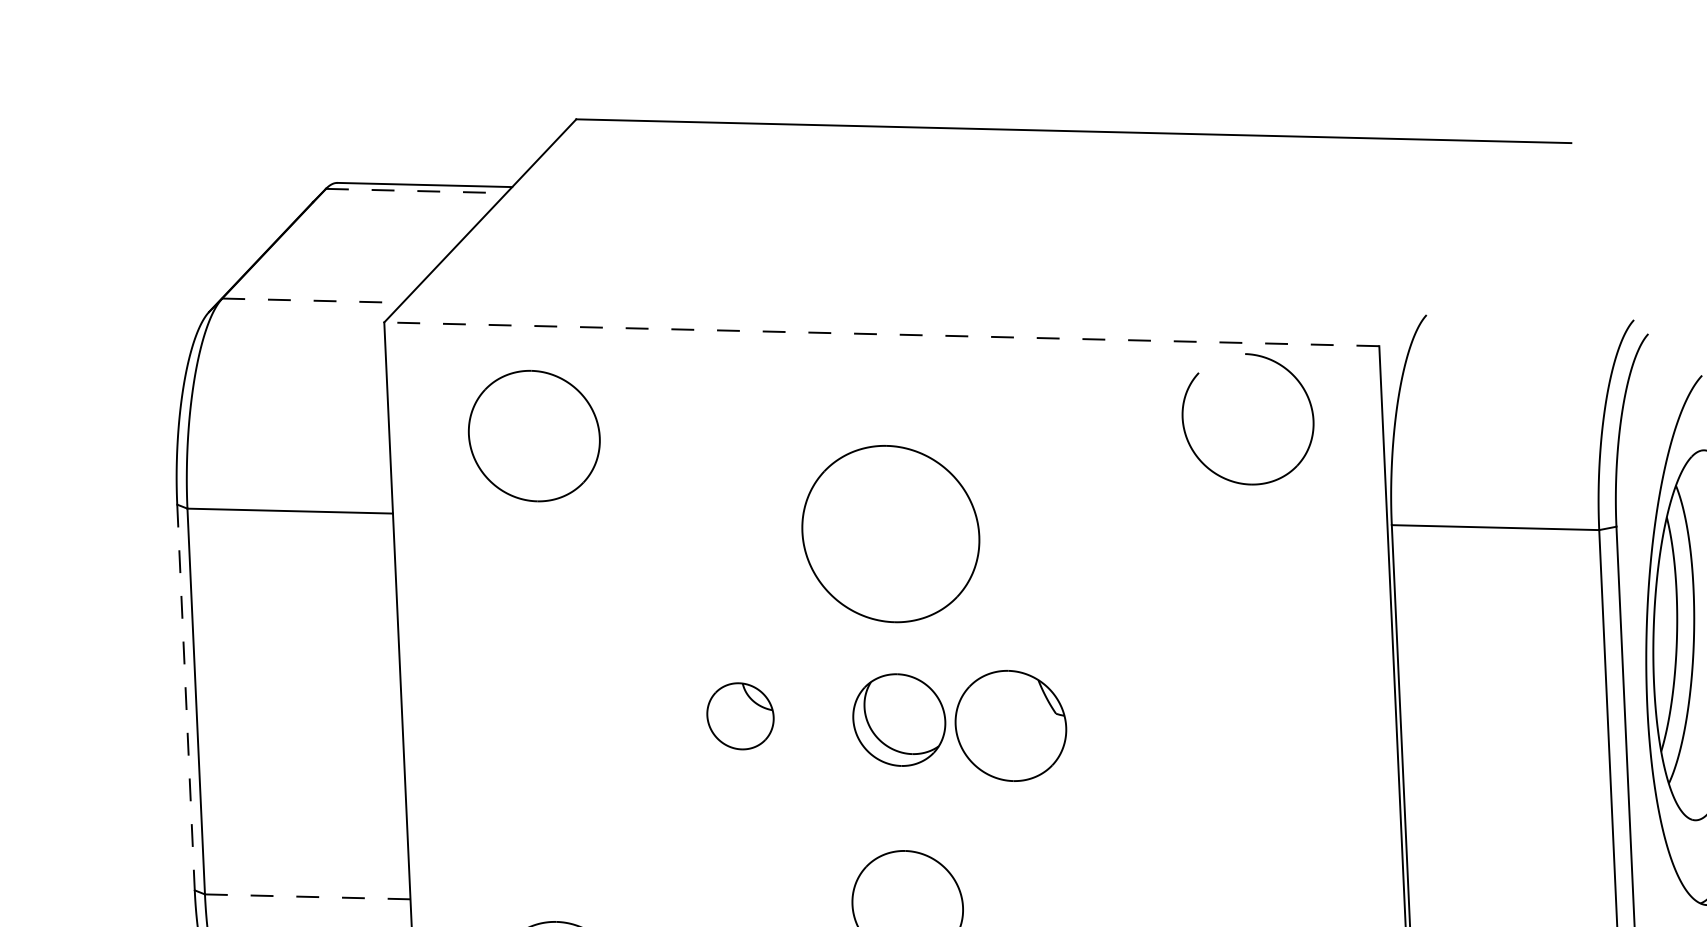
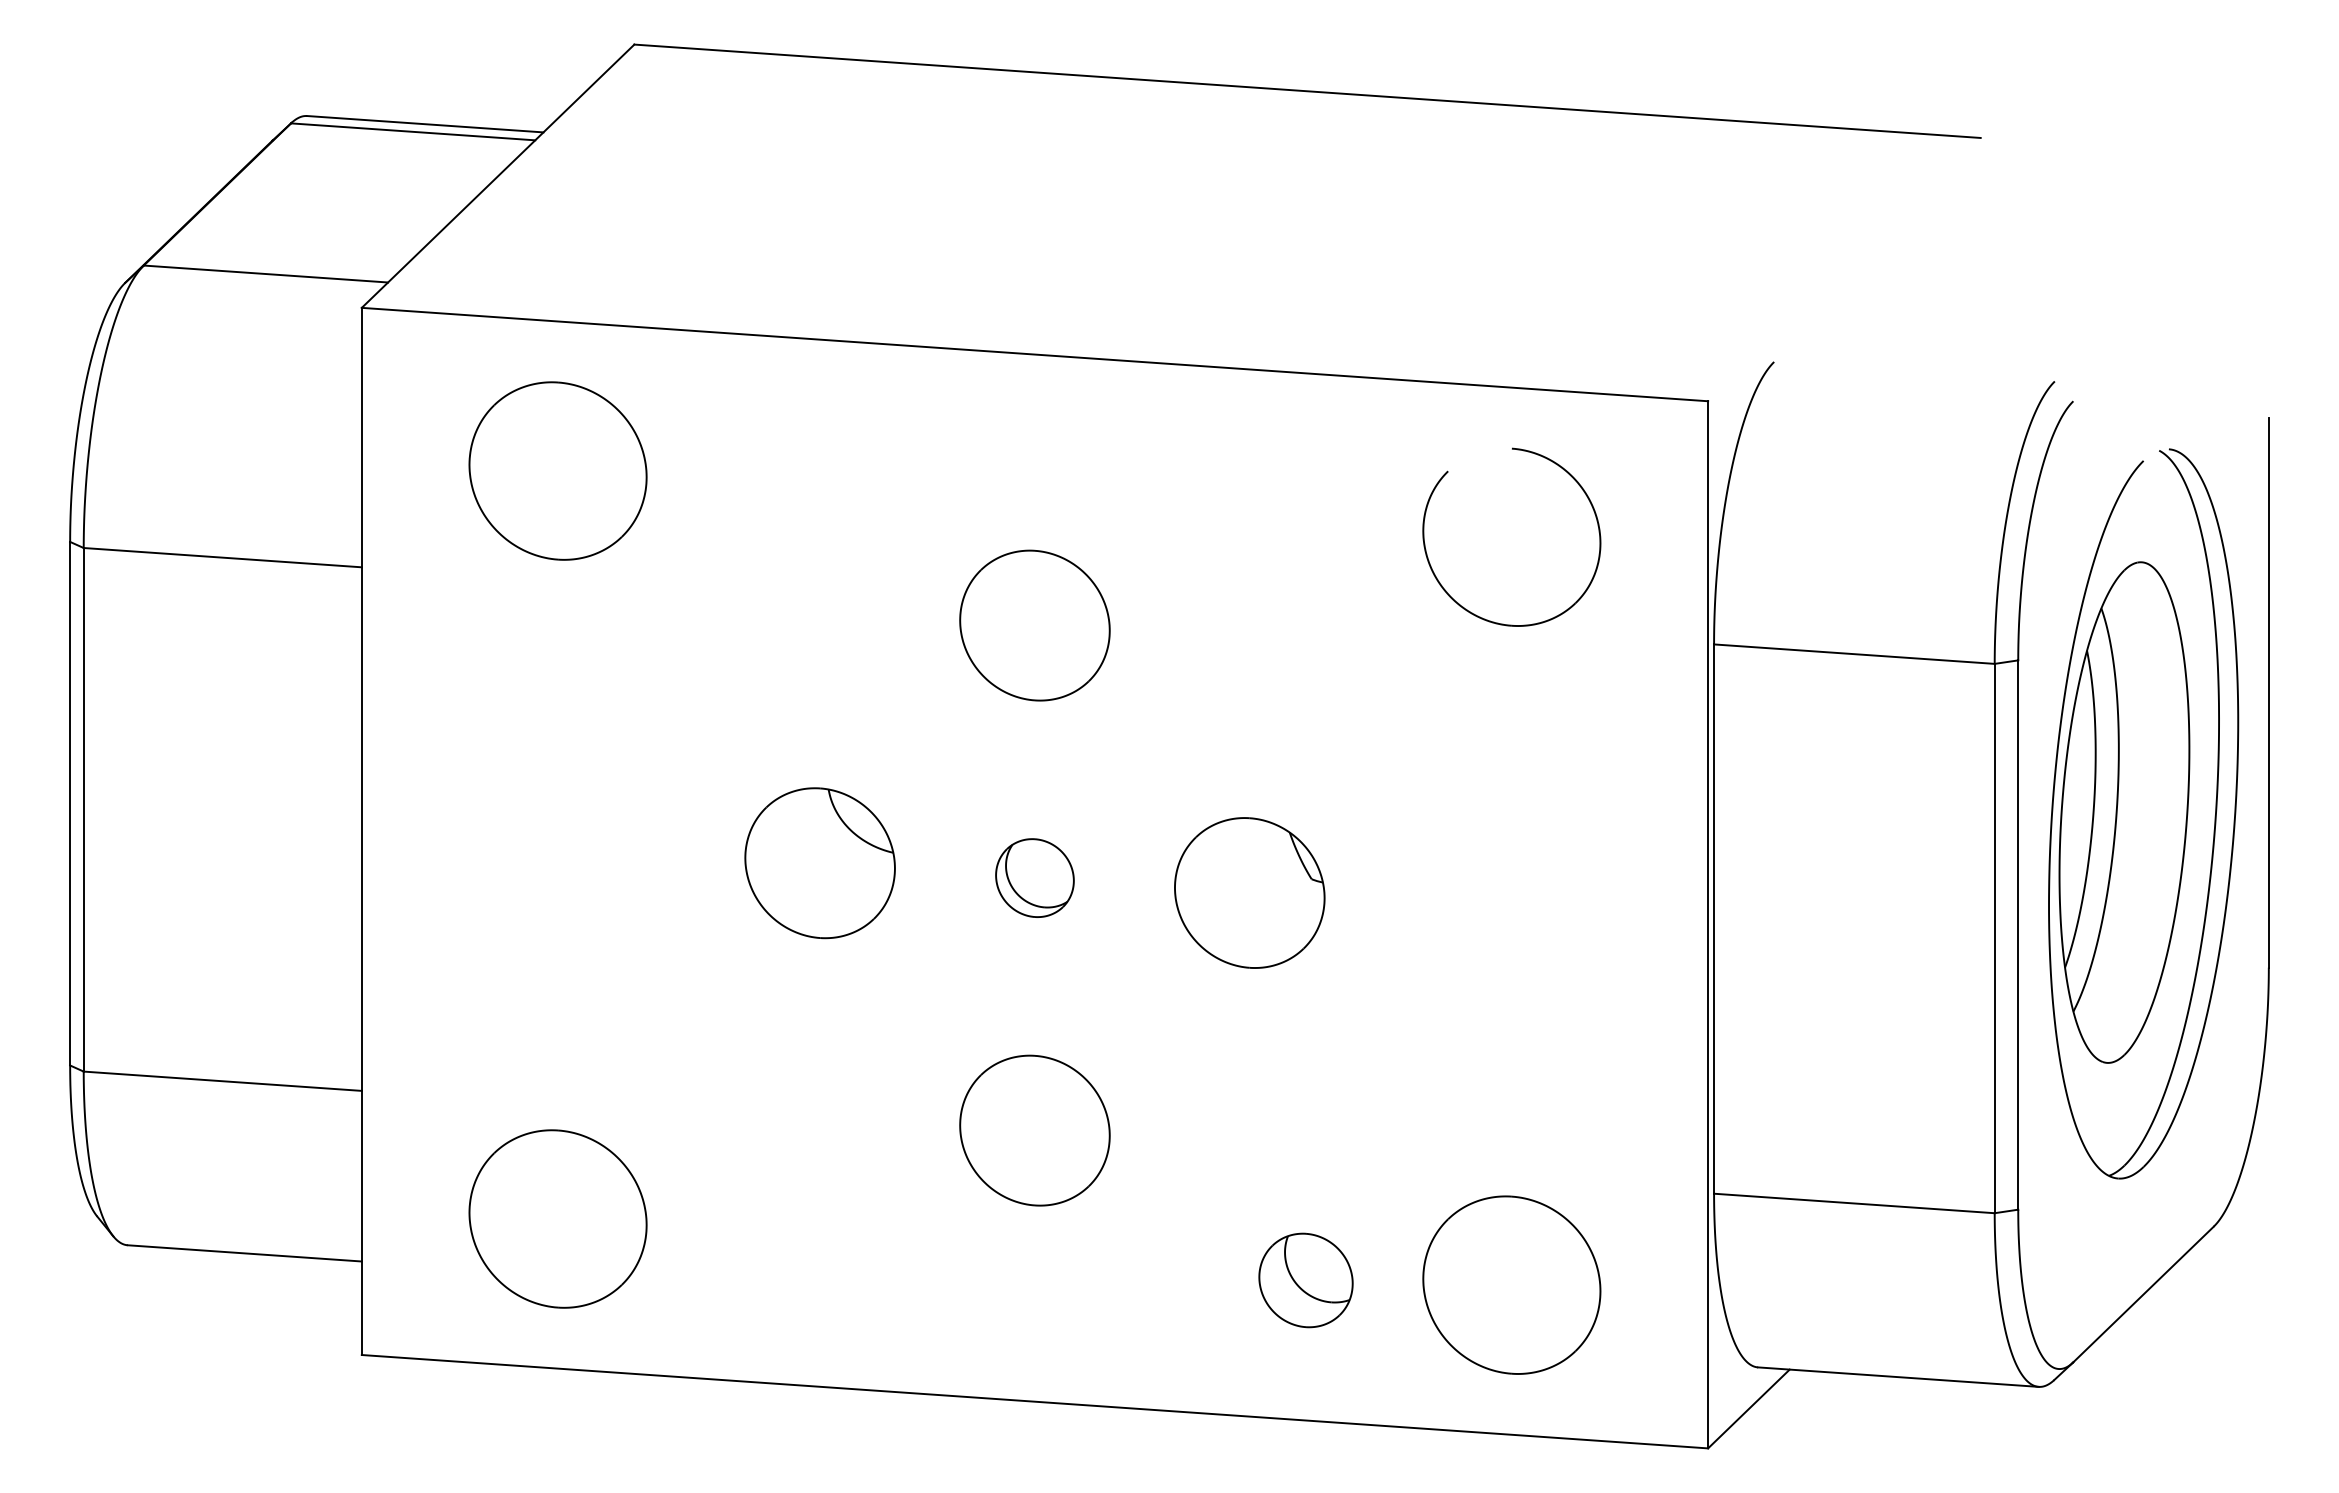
line: (416, 190) -> (413, 131), dashed -> solid
line: (312, 301) -> (266, 274), dashed -> solid
line: (881, 334) -> (1034, 354), dashed -> solid
part: (1283, 368) -> (1563, 470), moved
part: (890, 533) -> (1034, 625), size x0.62
line: (186, 697) -> (70, 803), dashed -> solid
part: (740, 716) -> (819, 863), size x1.67
part: (898, 719) -> (1034, 877), size x0.62
part: (1010, 725) -> (1249, 892), moved
line: (308, 897) -> (223, 1081), dashed -> solid

